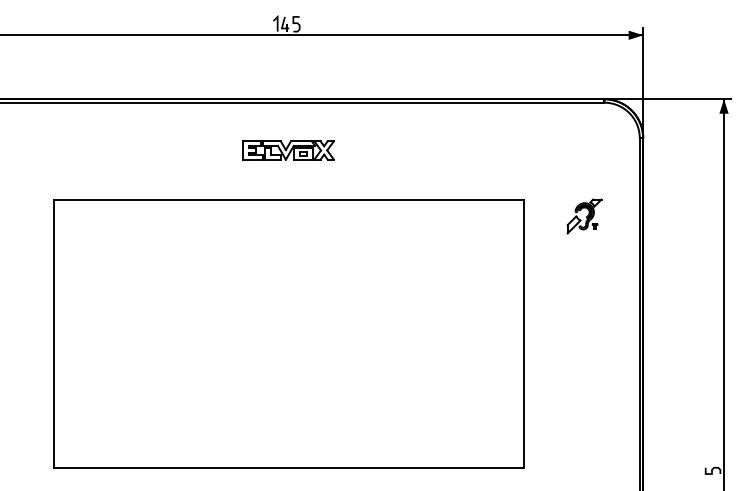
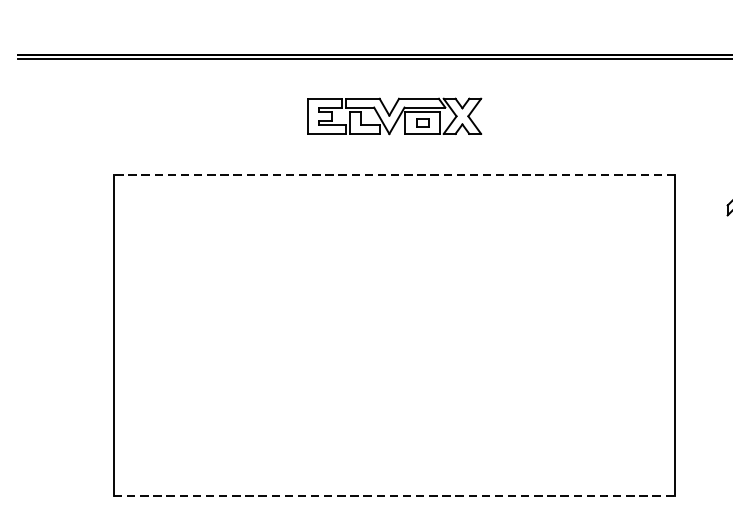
part: (288, 150) -> (394, 116), size x1.6
line: (288, 199) -> (394, 174), solid -> dashed
line: (289, 468) -> (395, 496), solid -> dashed

